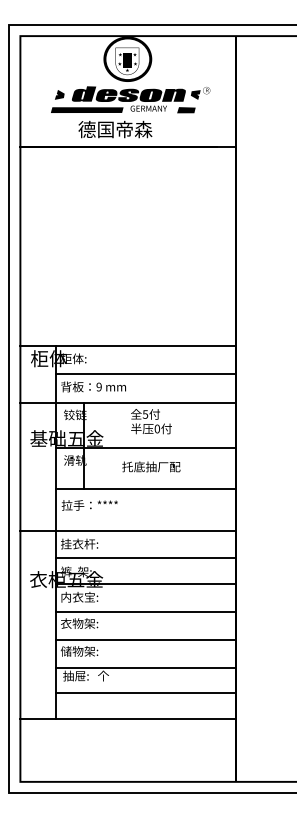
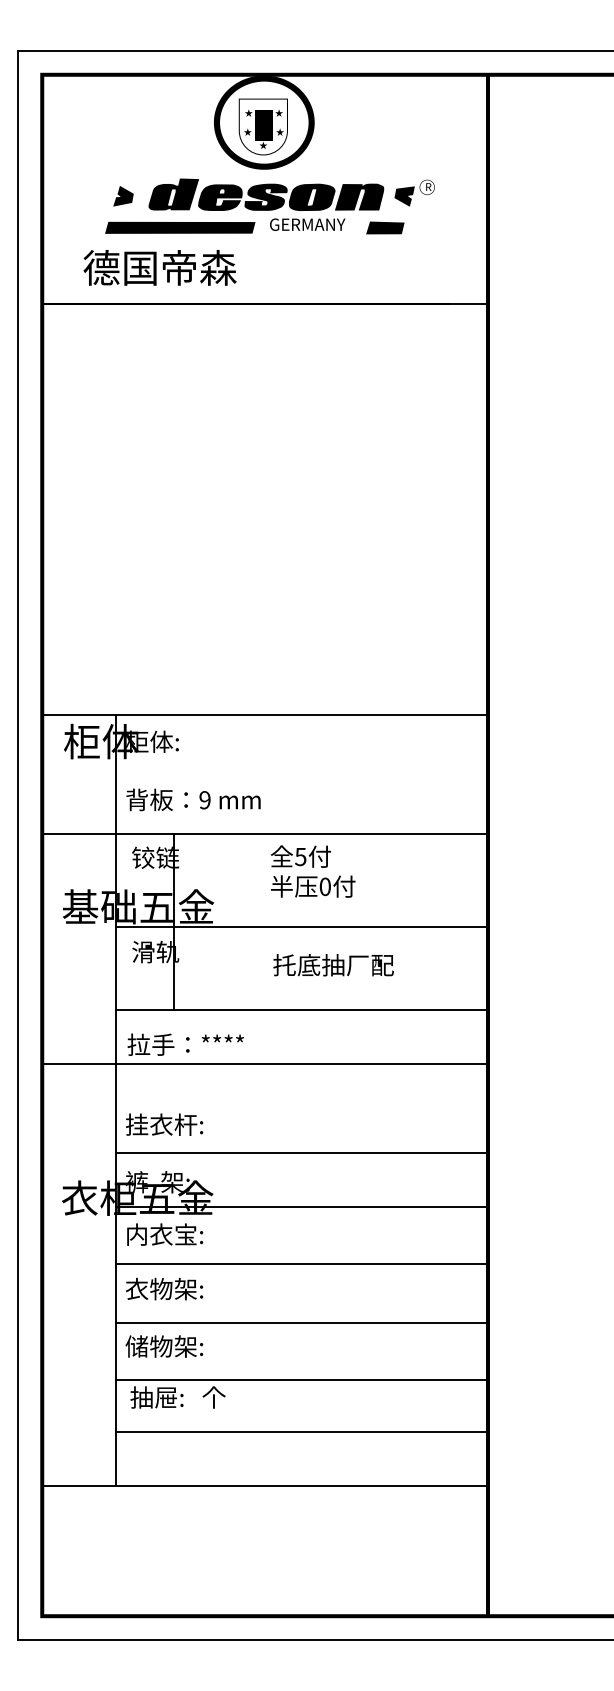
text: (115, 129) -> (160, 267), moved
line: (145, 373) -> (300, 772), removed
text: (151, 466) -> (333, 964), moved
line: (127, 530) -> (263, 1063), moved

